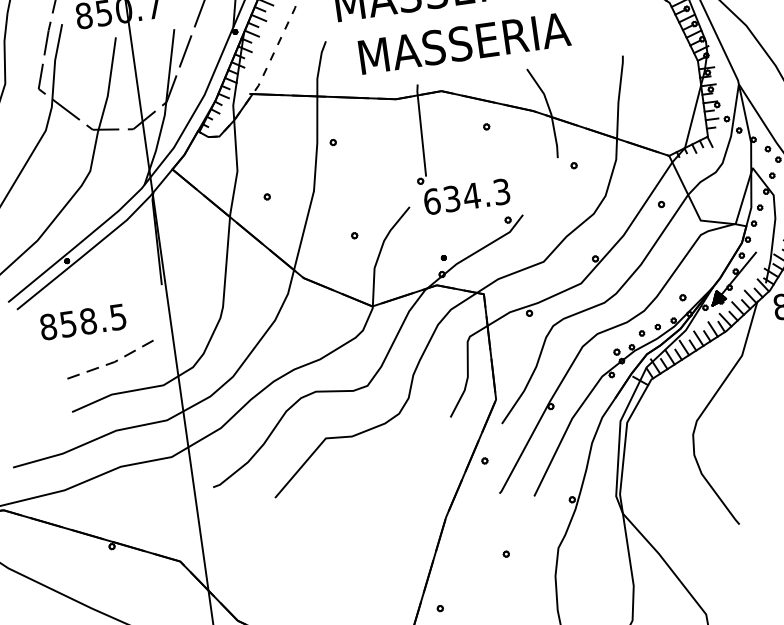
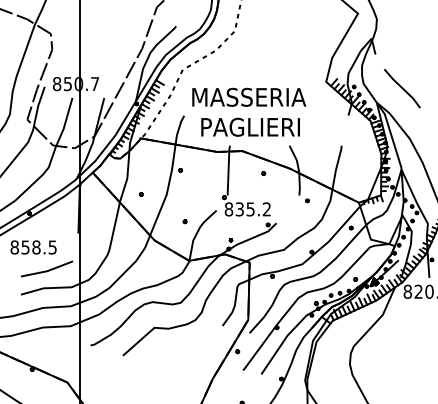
text: (466, 41) -> (259, 126), MASSERIA -> PAGLIERI
text: (466, 197) -> (247, 209), 634.3 -> 835.2
line: (114, 362) -> (47, 271), dashed -> solid

